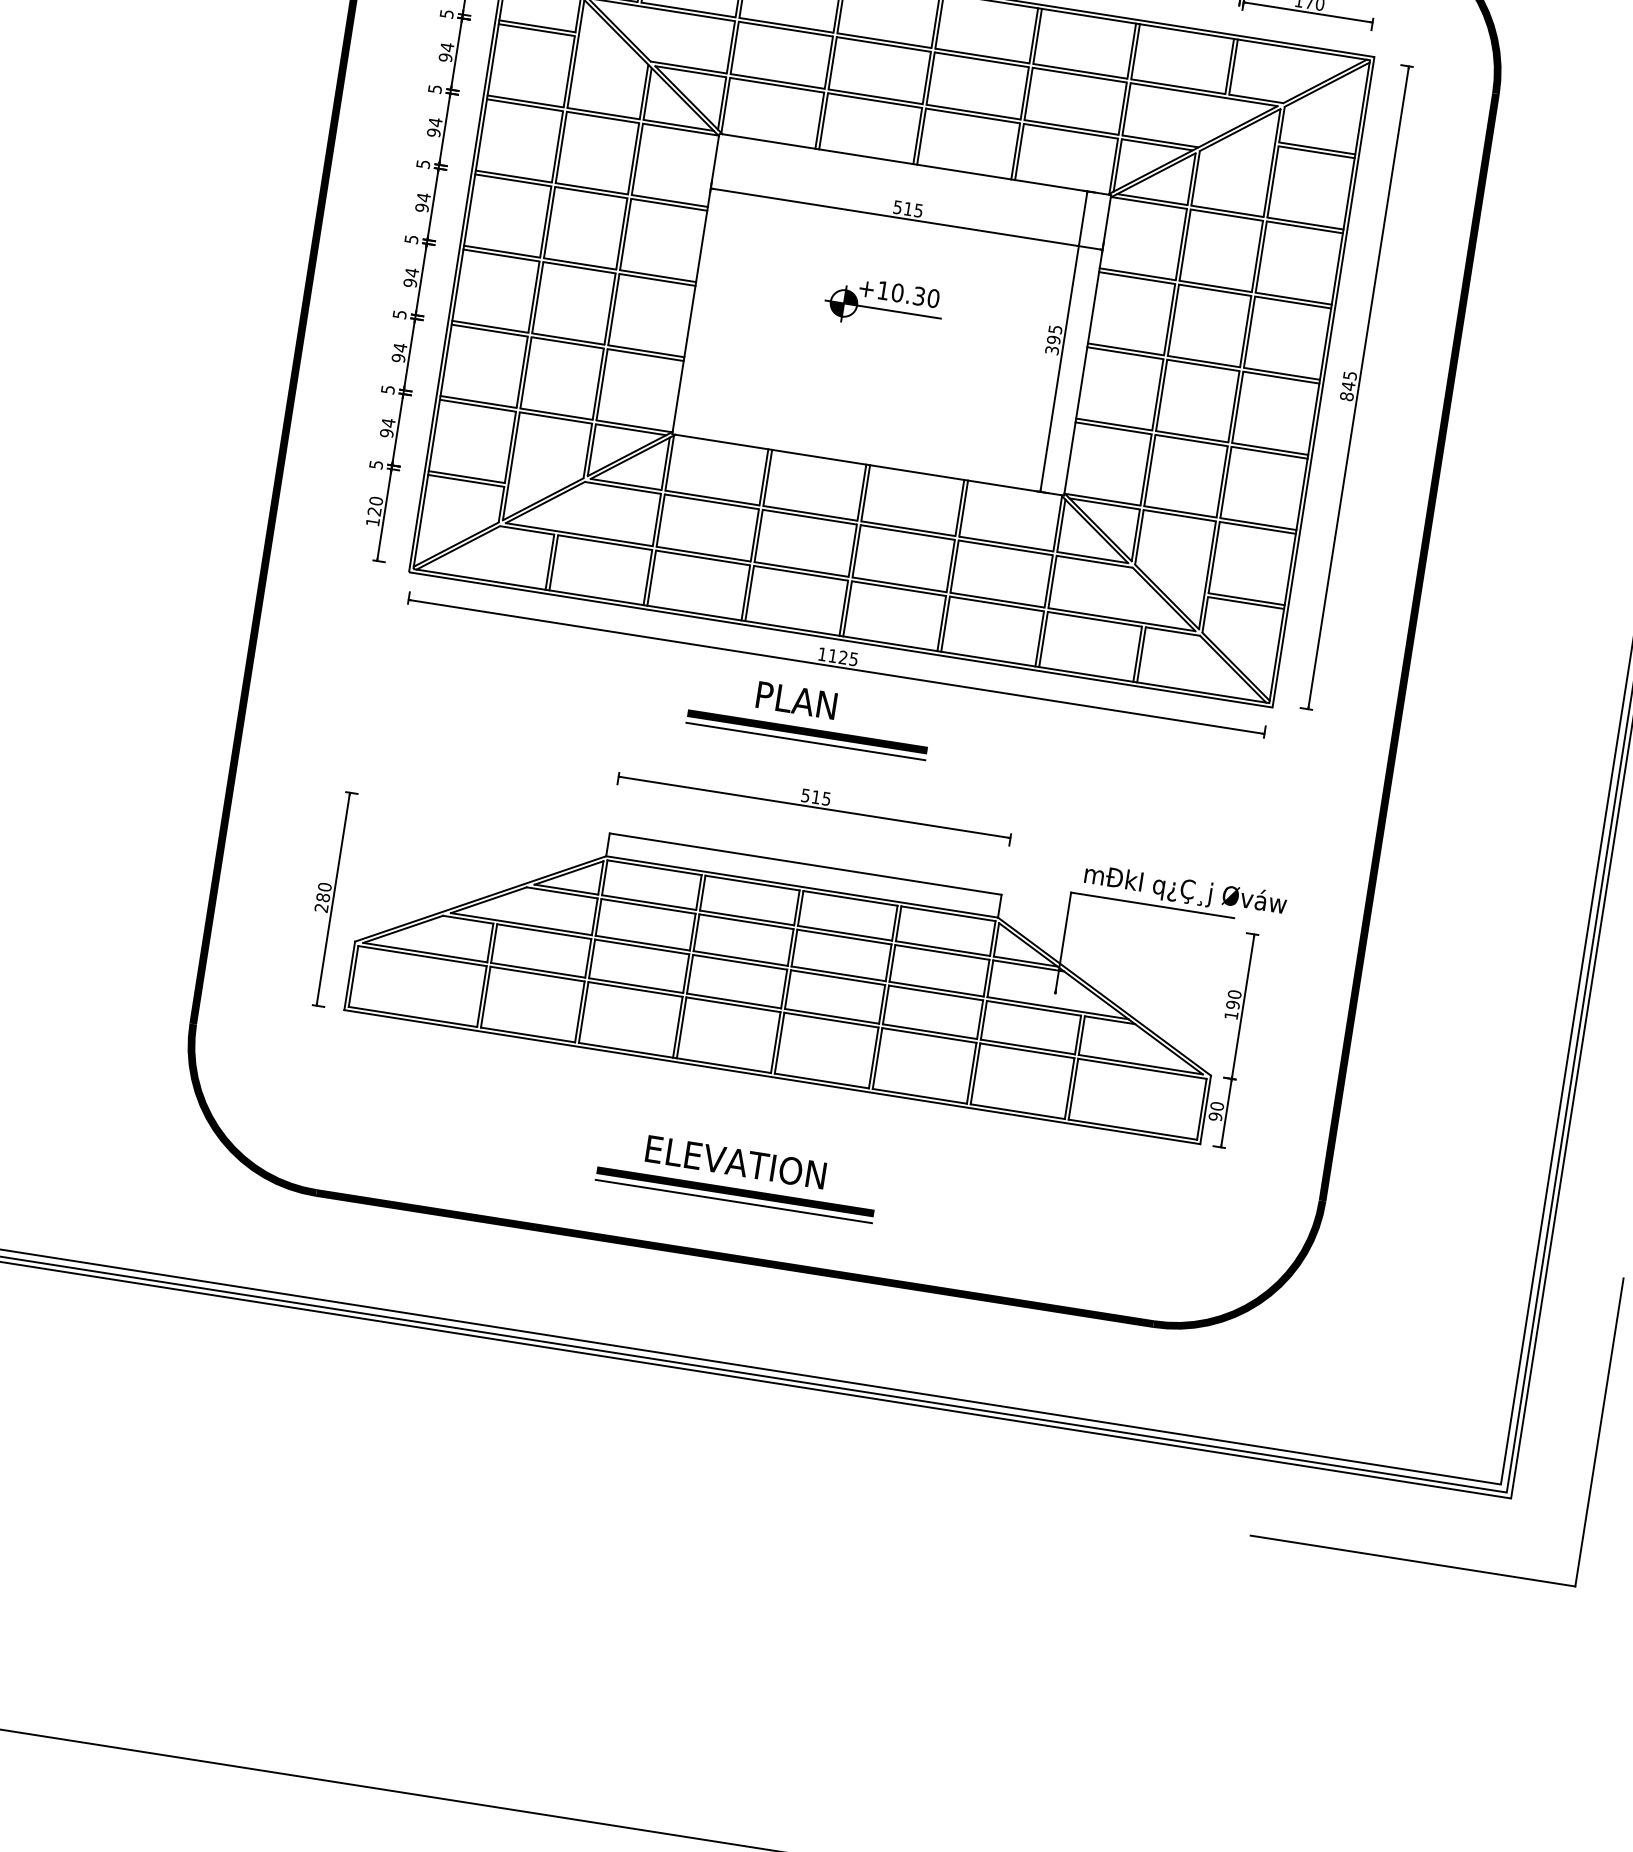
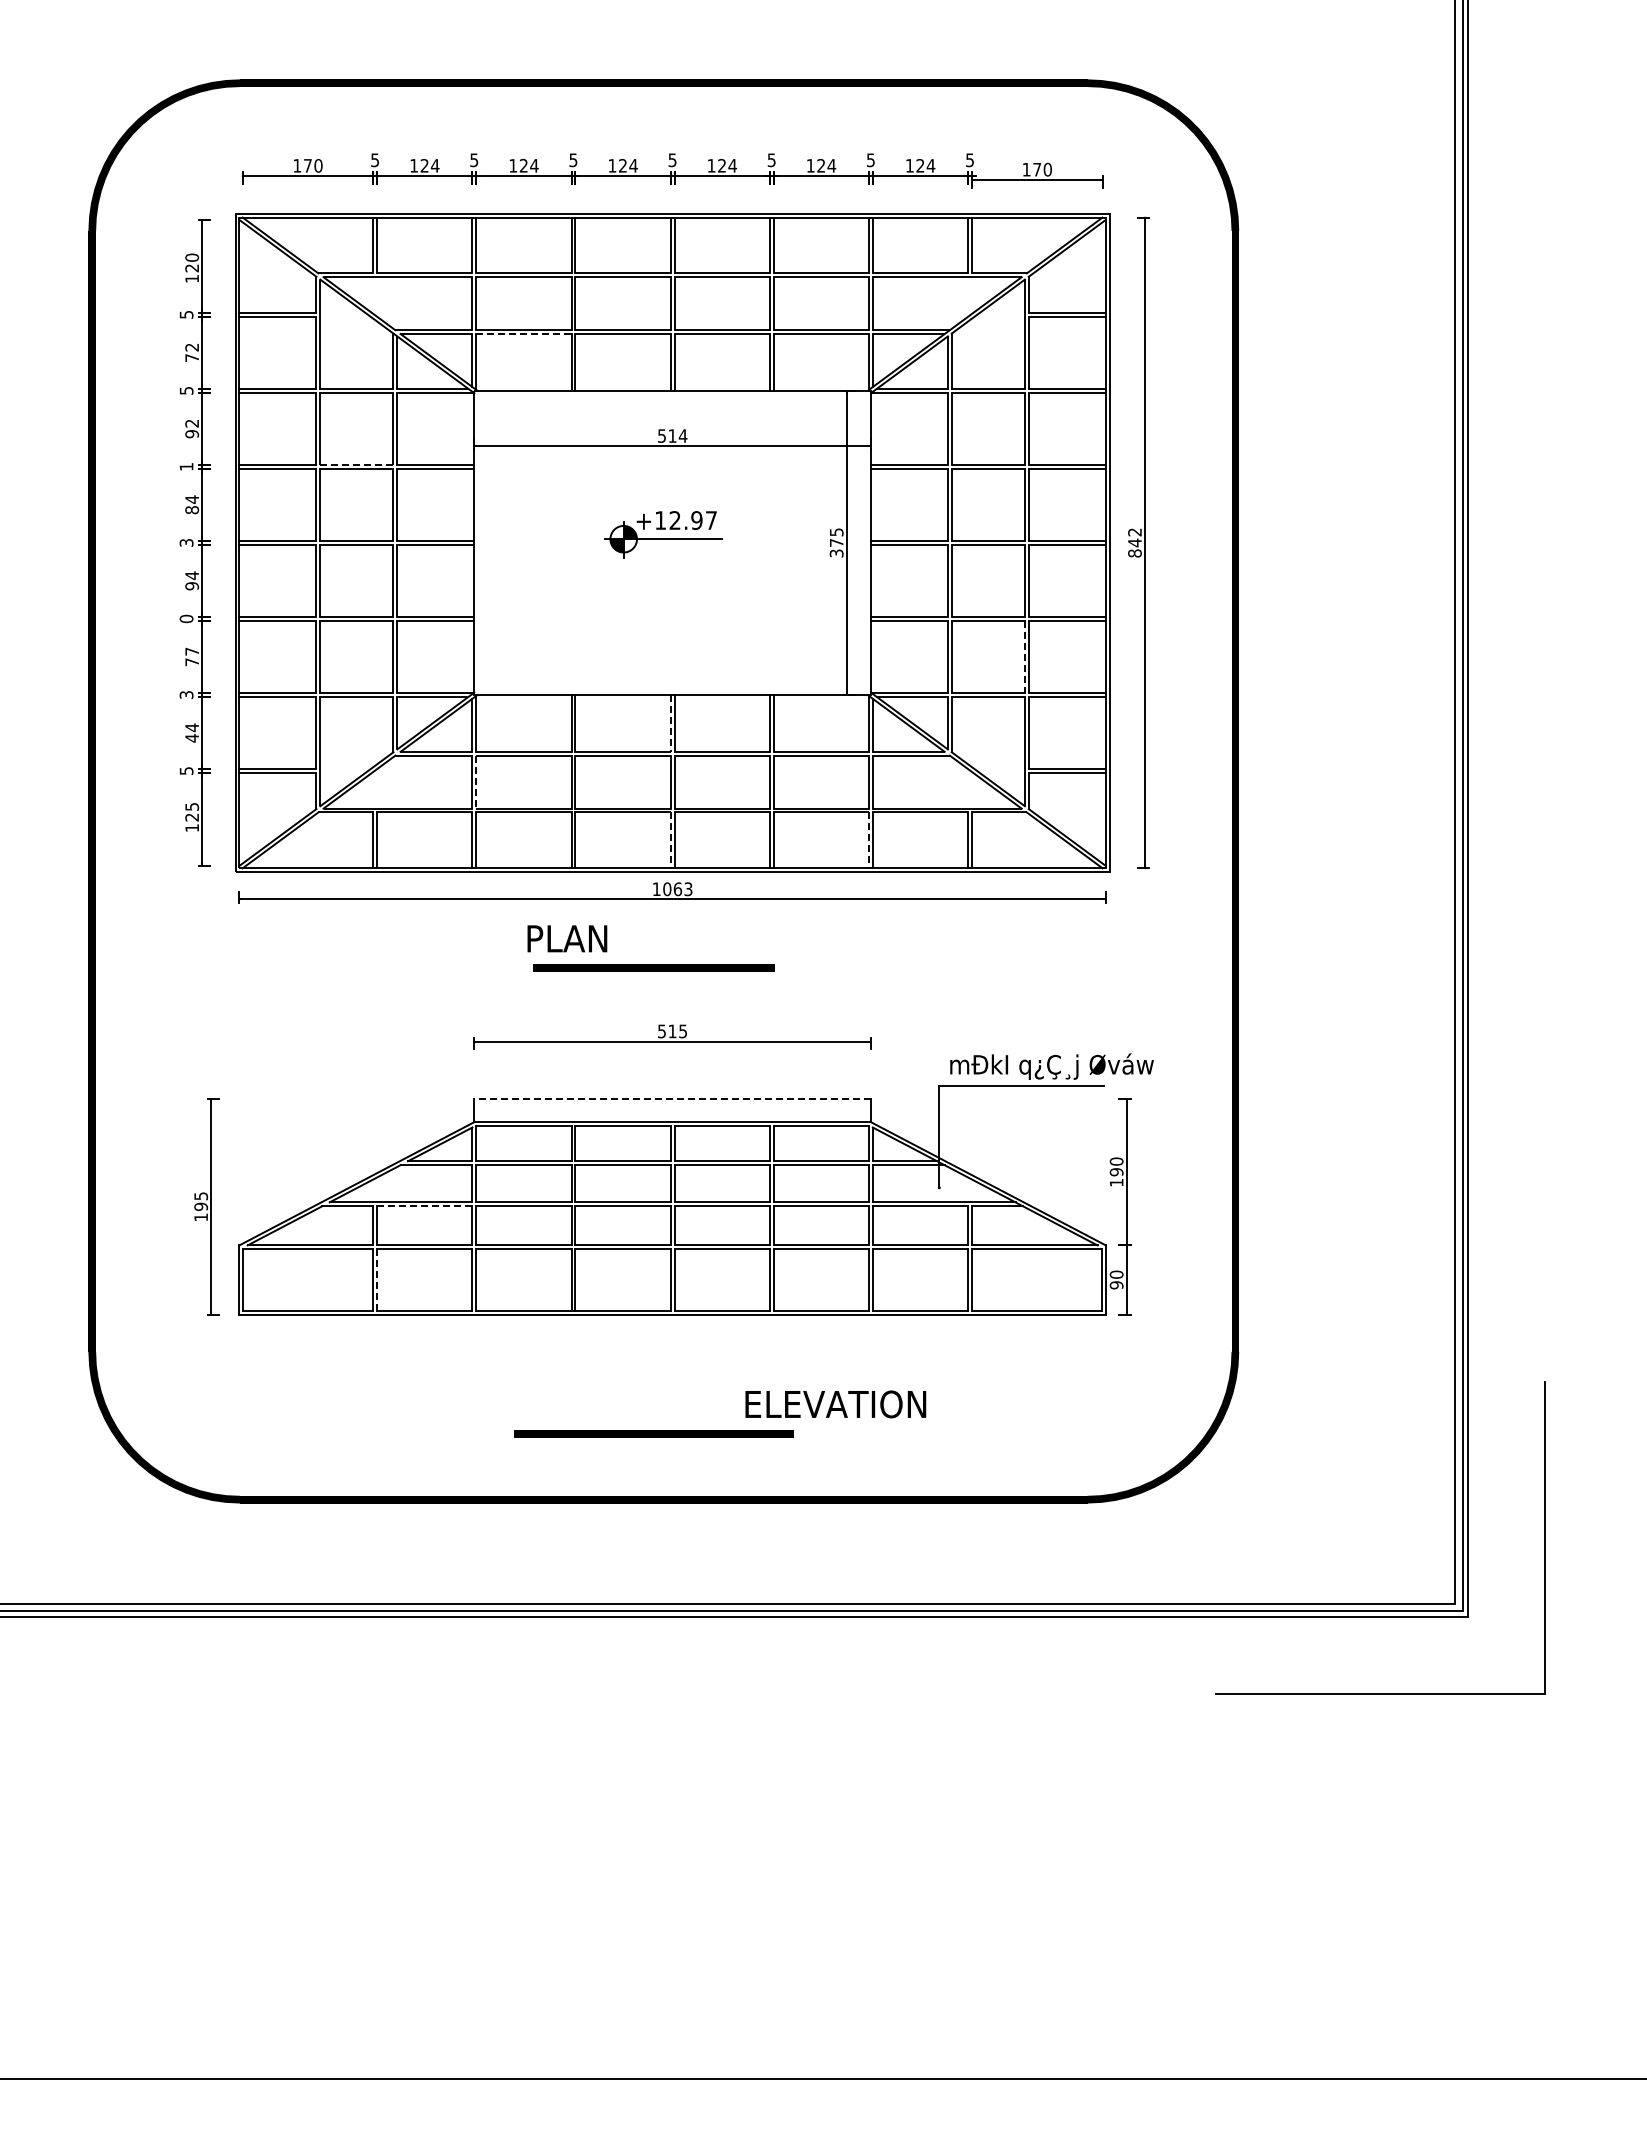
text: (446, 52) -> (192, 352), 94 -> 72
line: (776, 85) -> (523, 334), solid -> dashed
text: (434, 122) -> (191, 423), 94 -> 92
text: (423, 163) -> (186, 466), 5 -> 1
line: (591, 188) -> (356, 464), solid -> dashed
text: (422, 208) -> (192, 510), 94 -> 84
text: (918, 210) -> (682, 435), 515 -> 514
text: (410, 238) -> (185, 542), 5 -> 3
text: (915, 295) -> (693, 520), +10.30 -> +12.97
text: (399, 314) -> (186, 618), 5 -> 0
text: (1053, 339) -> (836, 542), 395 -> 375
text: (399, 352) -> (192, 656), 94 -> 77
text: (1349, 375) -> (1134, 532), 845 -> 842
text: (387, 389) -> (185, 694), 5 -> 3
text: (387, 433) -> (192, 738), 94 -> 44
line: (1221, 482) -> (1024, 657), solid -> dashed
line: (861, 492) -> (670, 723), solid -> dashed
text: (376, 500) -> (192, 806), 120 -> 125
line: (660, 521) -> (476, 782), solid -> dashed
line: (843, 608) -> (670, 840), solid -> dashed
line: (1039, 638) -> (868, 840), solid -> dashed
text: (842, 657) -> (677, 889), 1125 -> 1063
text: (796, 700) -> (567, 938), moved
line: (805, 741) -> (653, 977), removed
line: (805, 864) -> (672, 1099), solid -> dashed
text: (323, 897) -> (201, 1206), 280 -> 195
line: (543, 931) -> (424, 1206), solid -> dashed
line: (486, 997) -> (377, 1280), solid -> dashed
text: (735, 1162) -> (835, 1404), moved
line: (733, 1201) -> (653, 1443), removed

